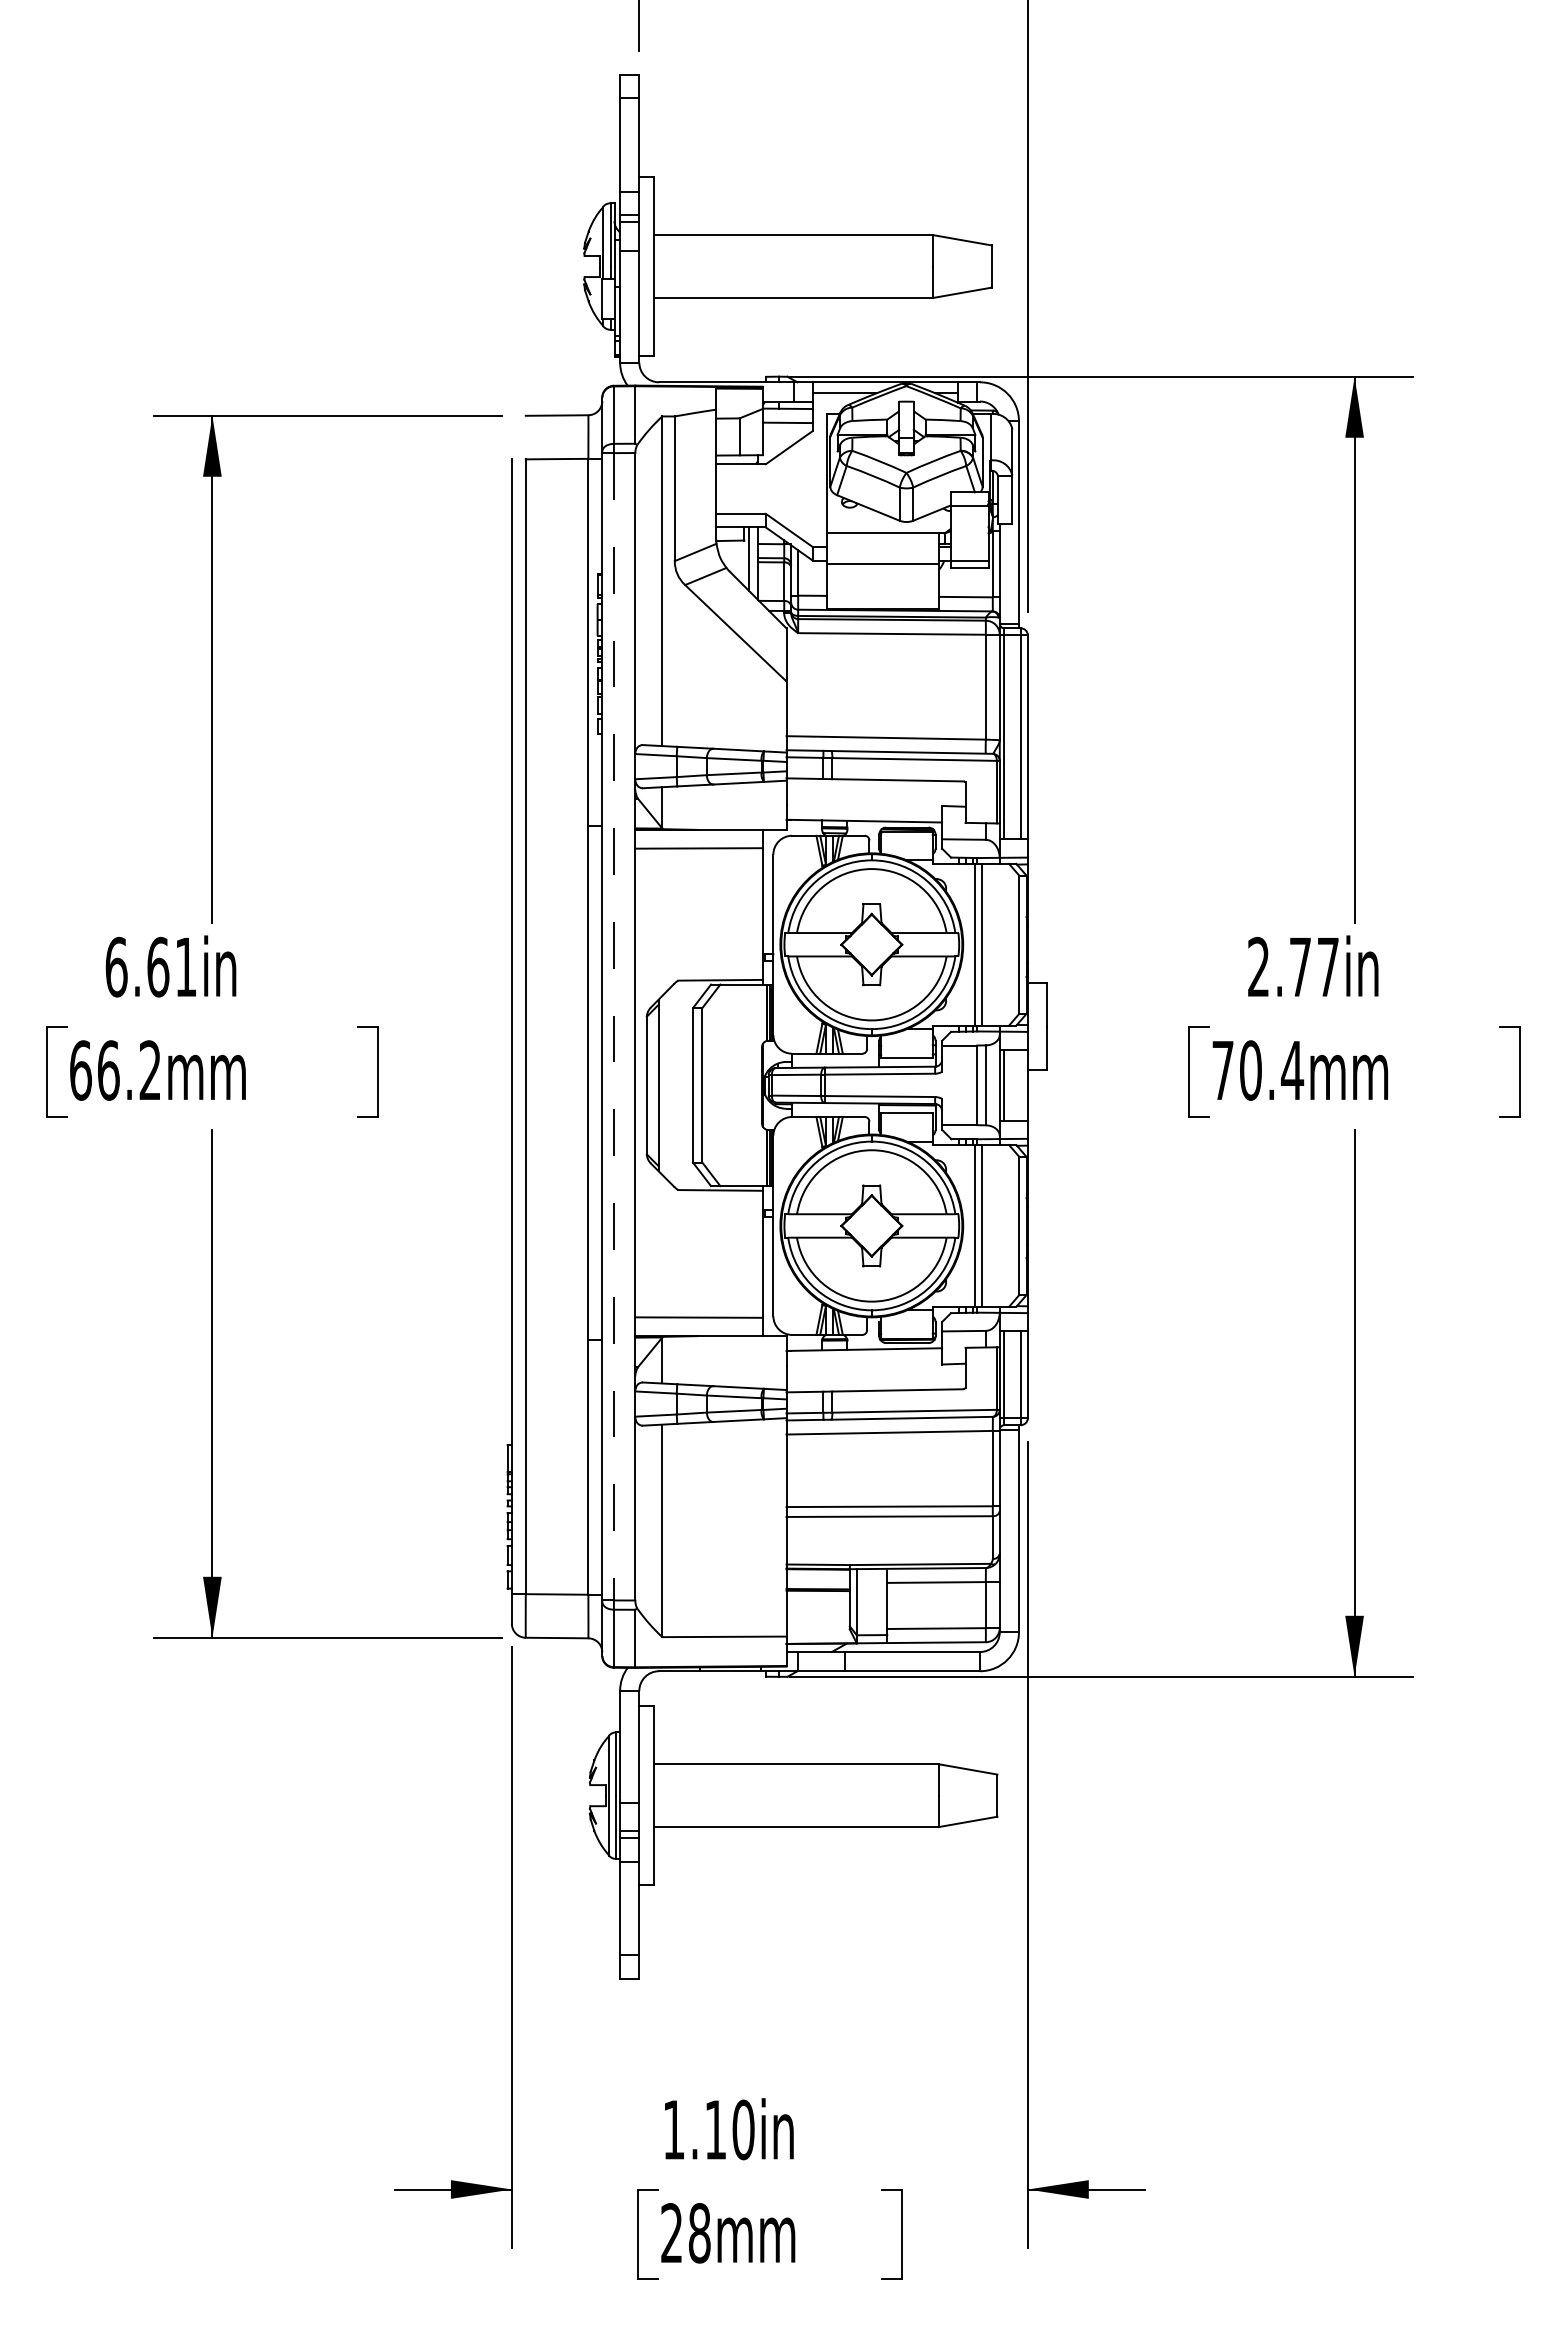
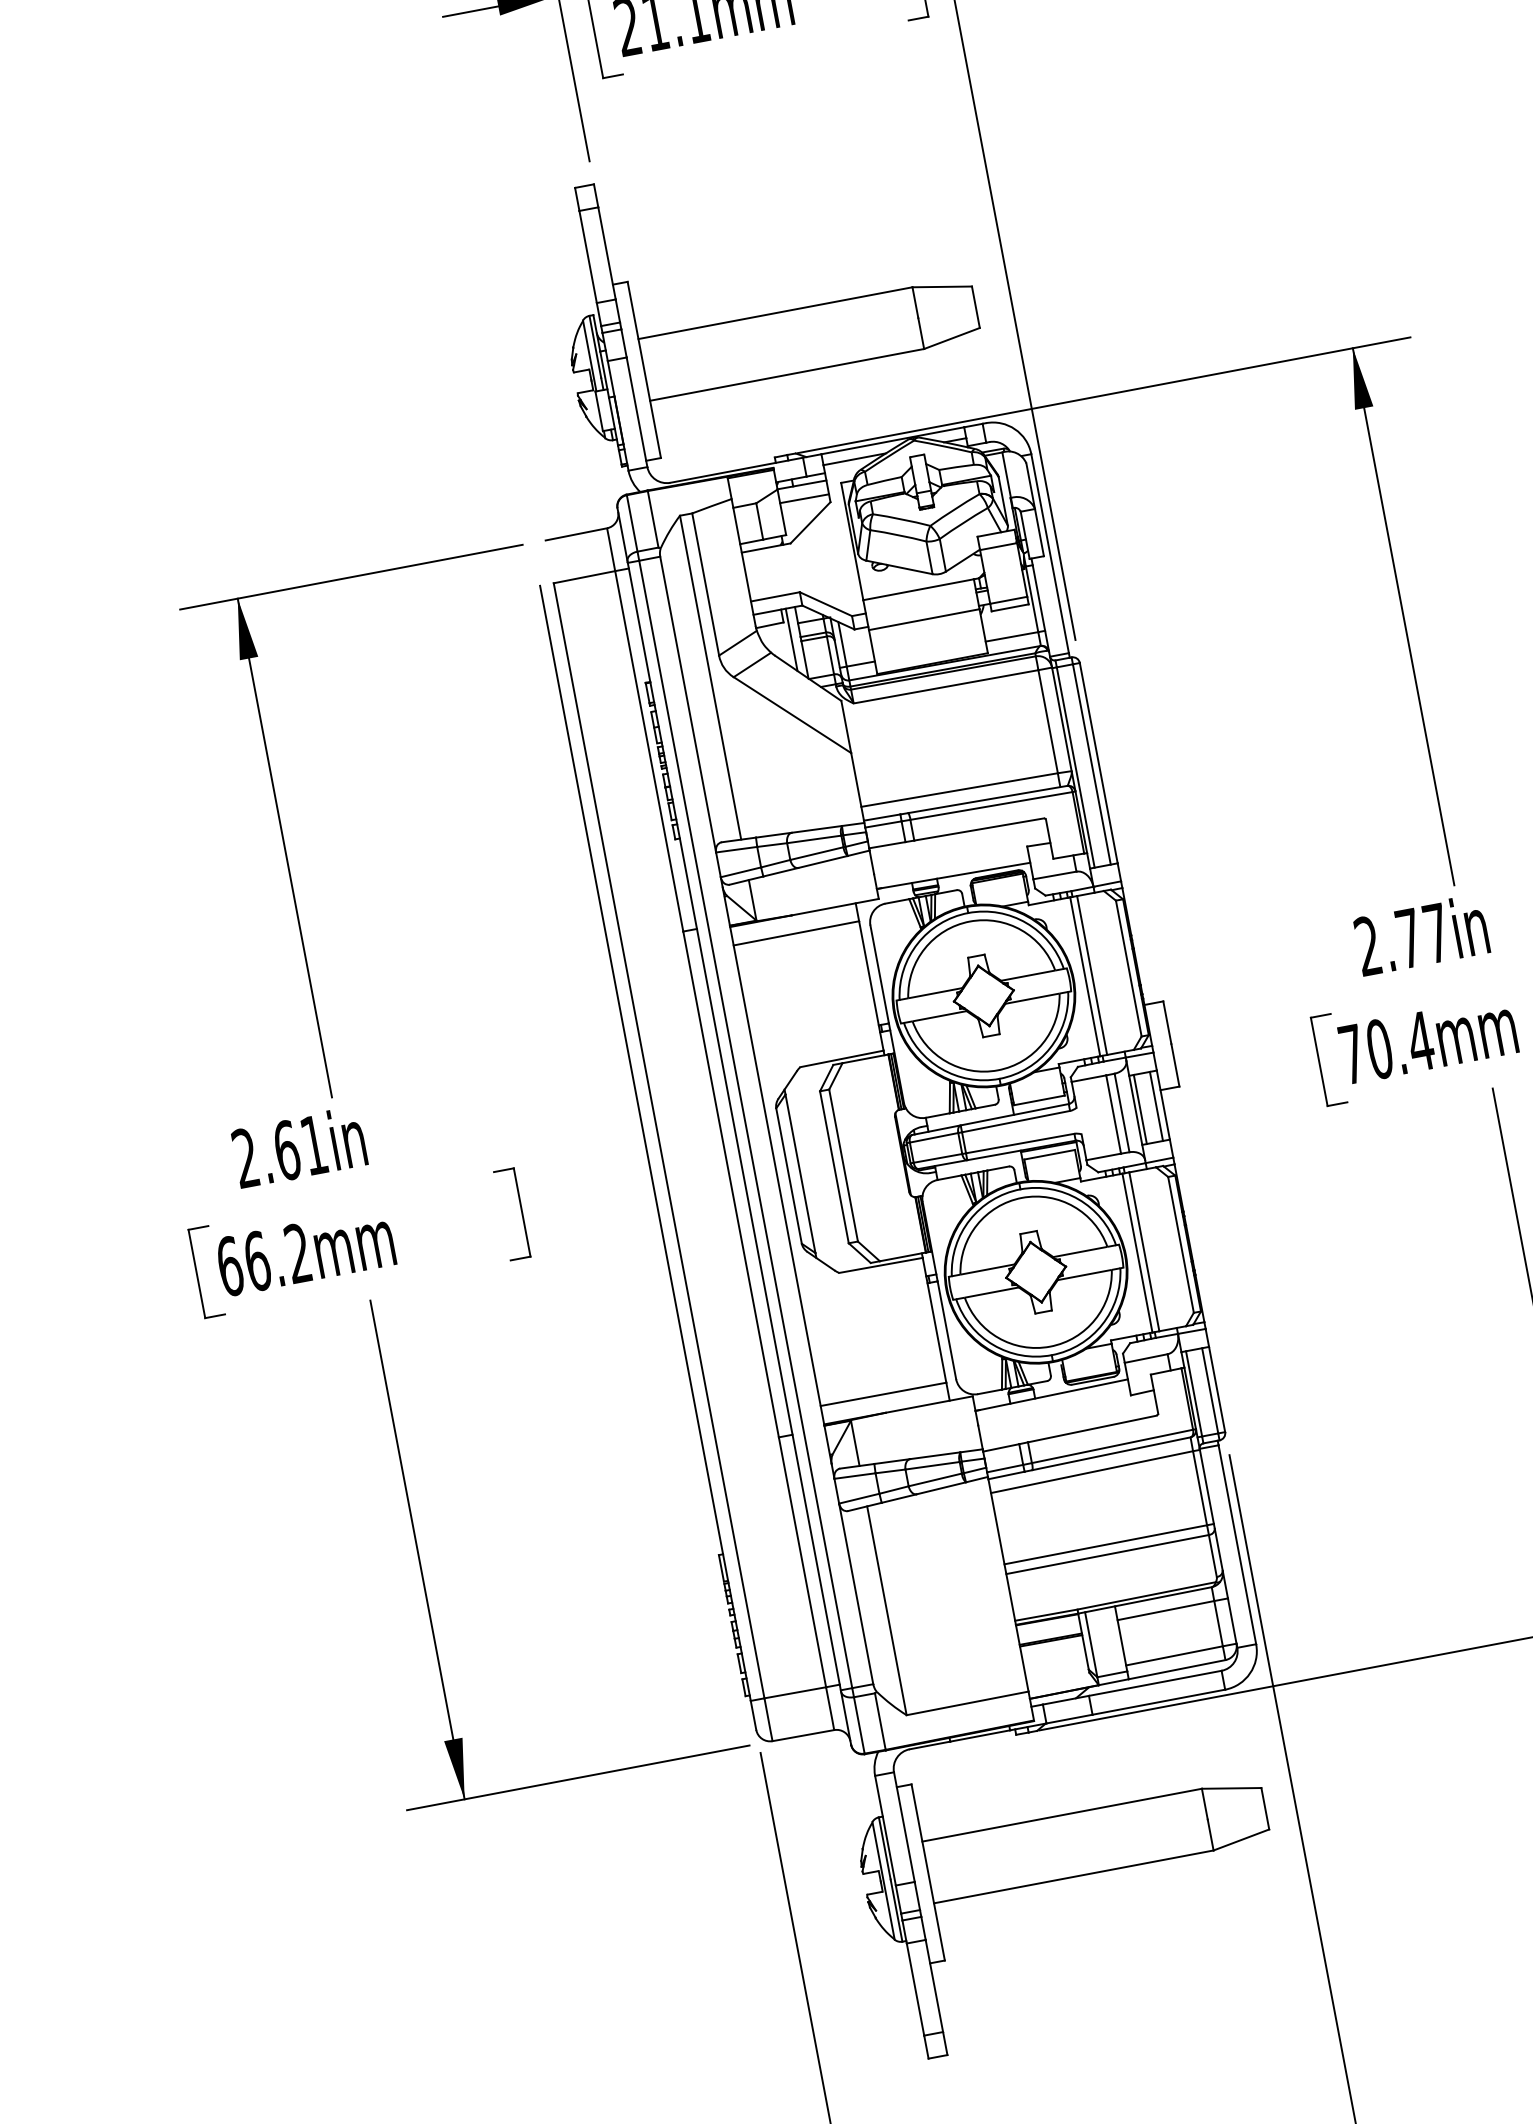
text: (116, 966) -> (245, 1157), 6.61in -> 2.61in
line: (613, 1026) -> (745, 1124), dashed -> solid
line: (1020, 1085) -> (1156, 1106), added

